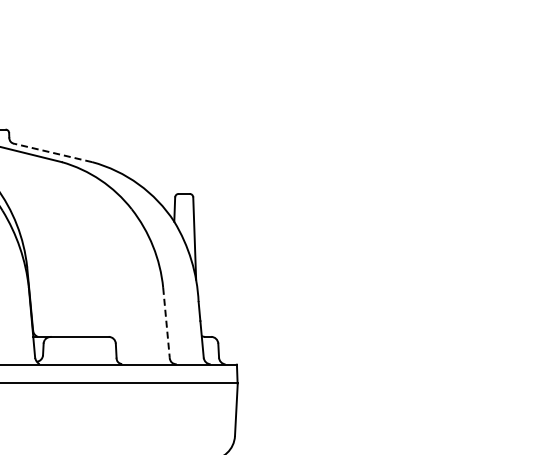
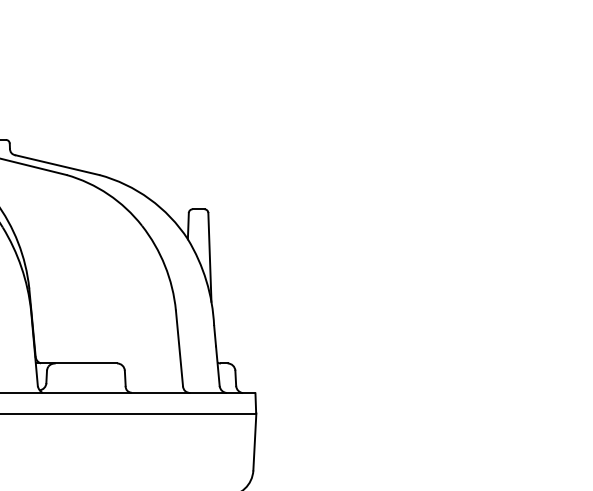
line: (53, 153) -> (57, 165), dashed -> solid
line: (166, 323) -> (179, 349), dashed -> solid

